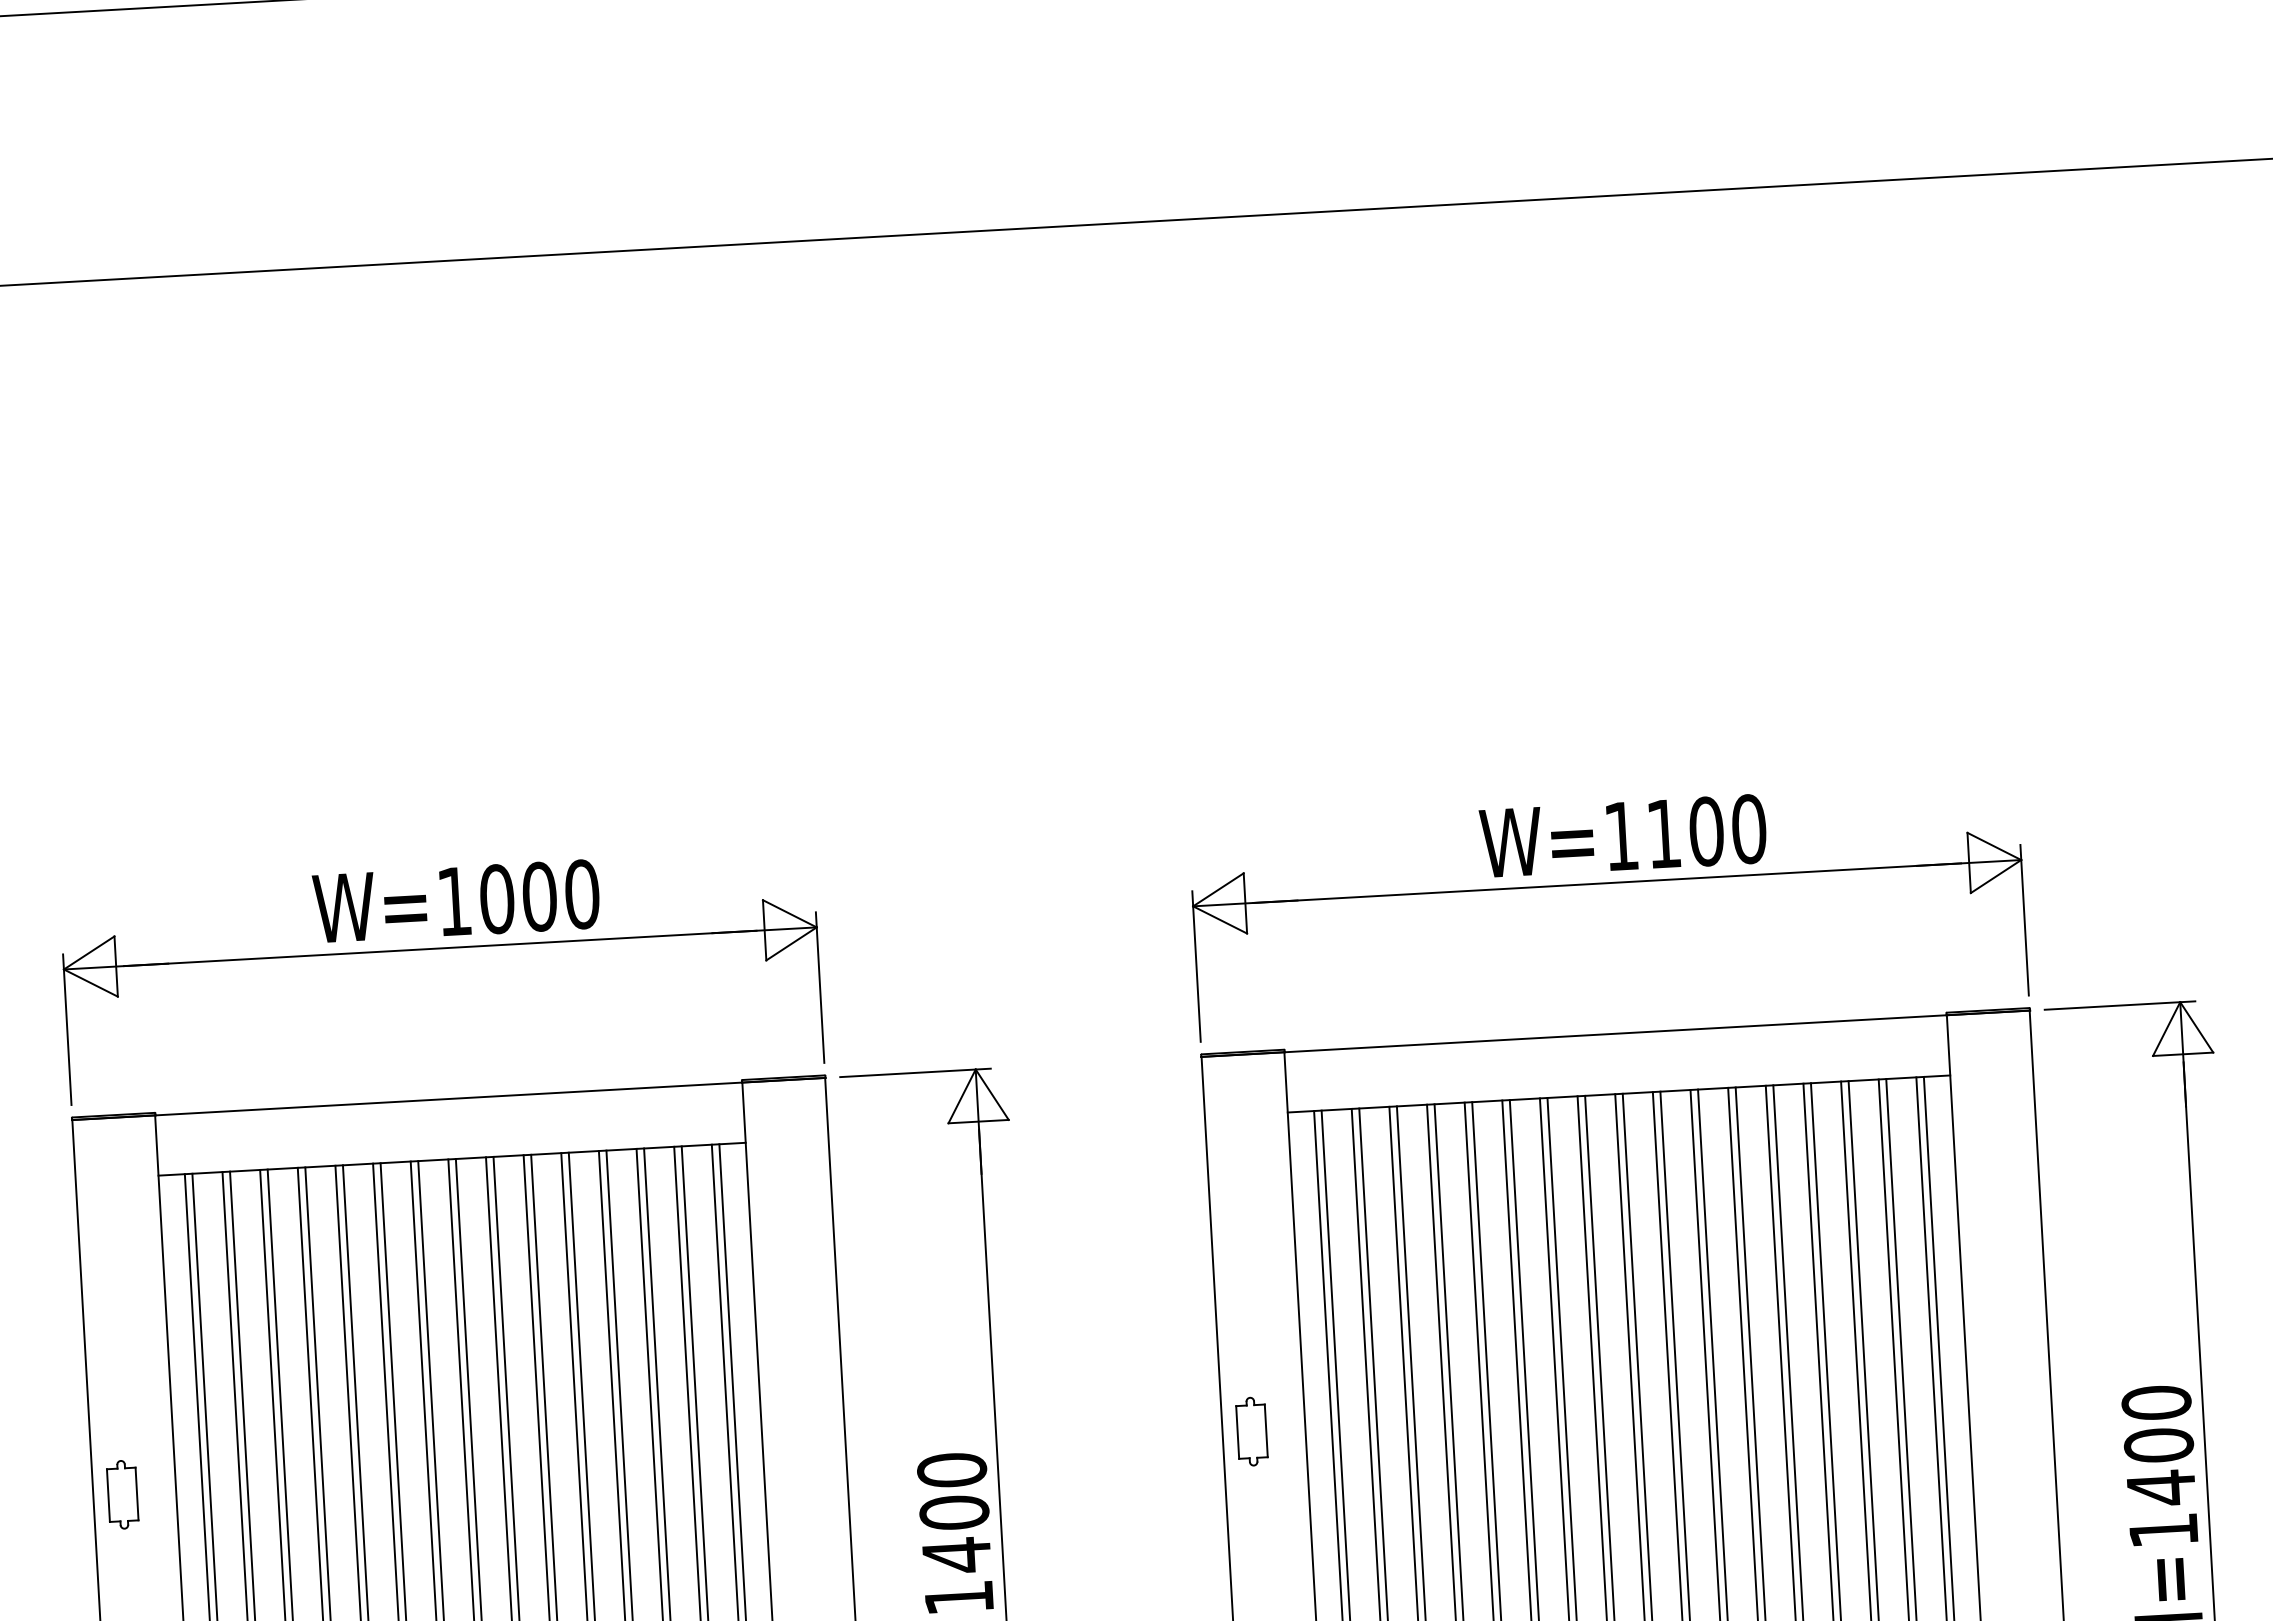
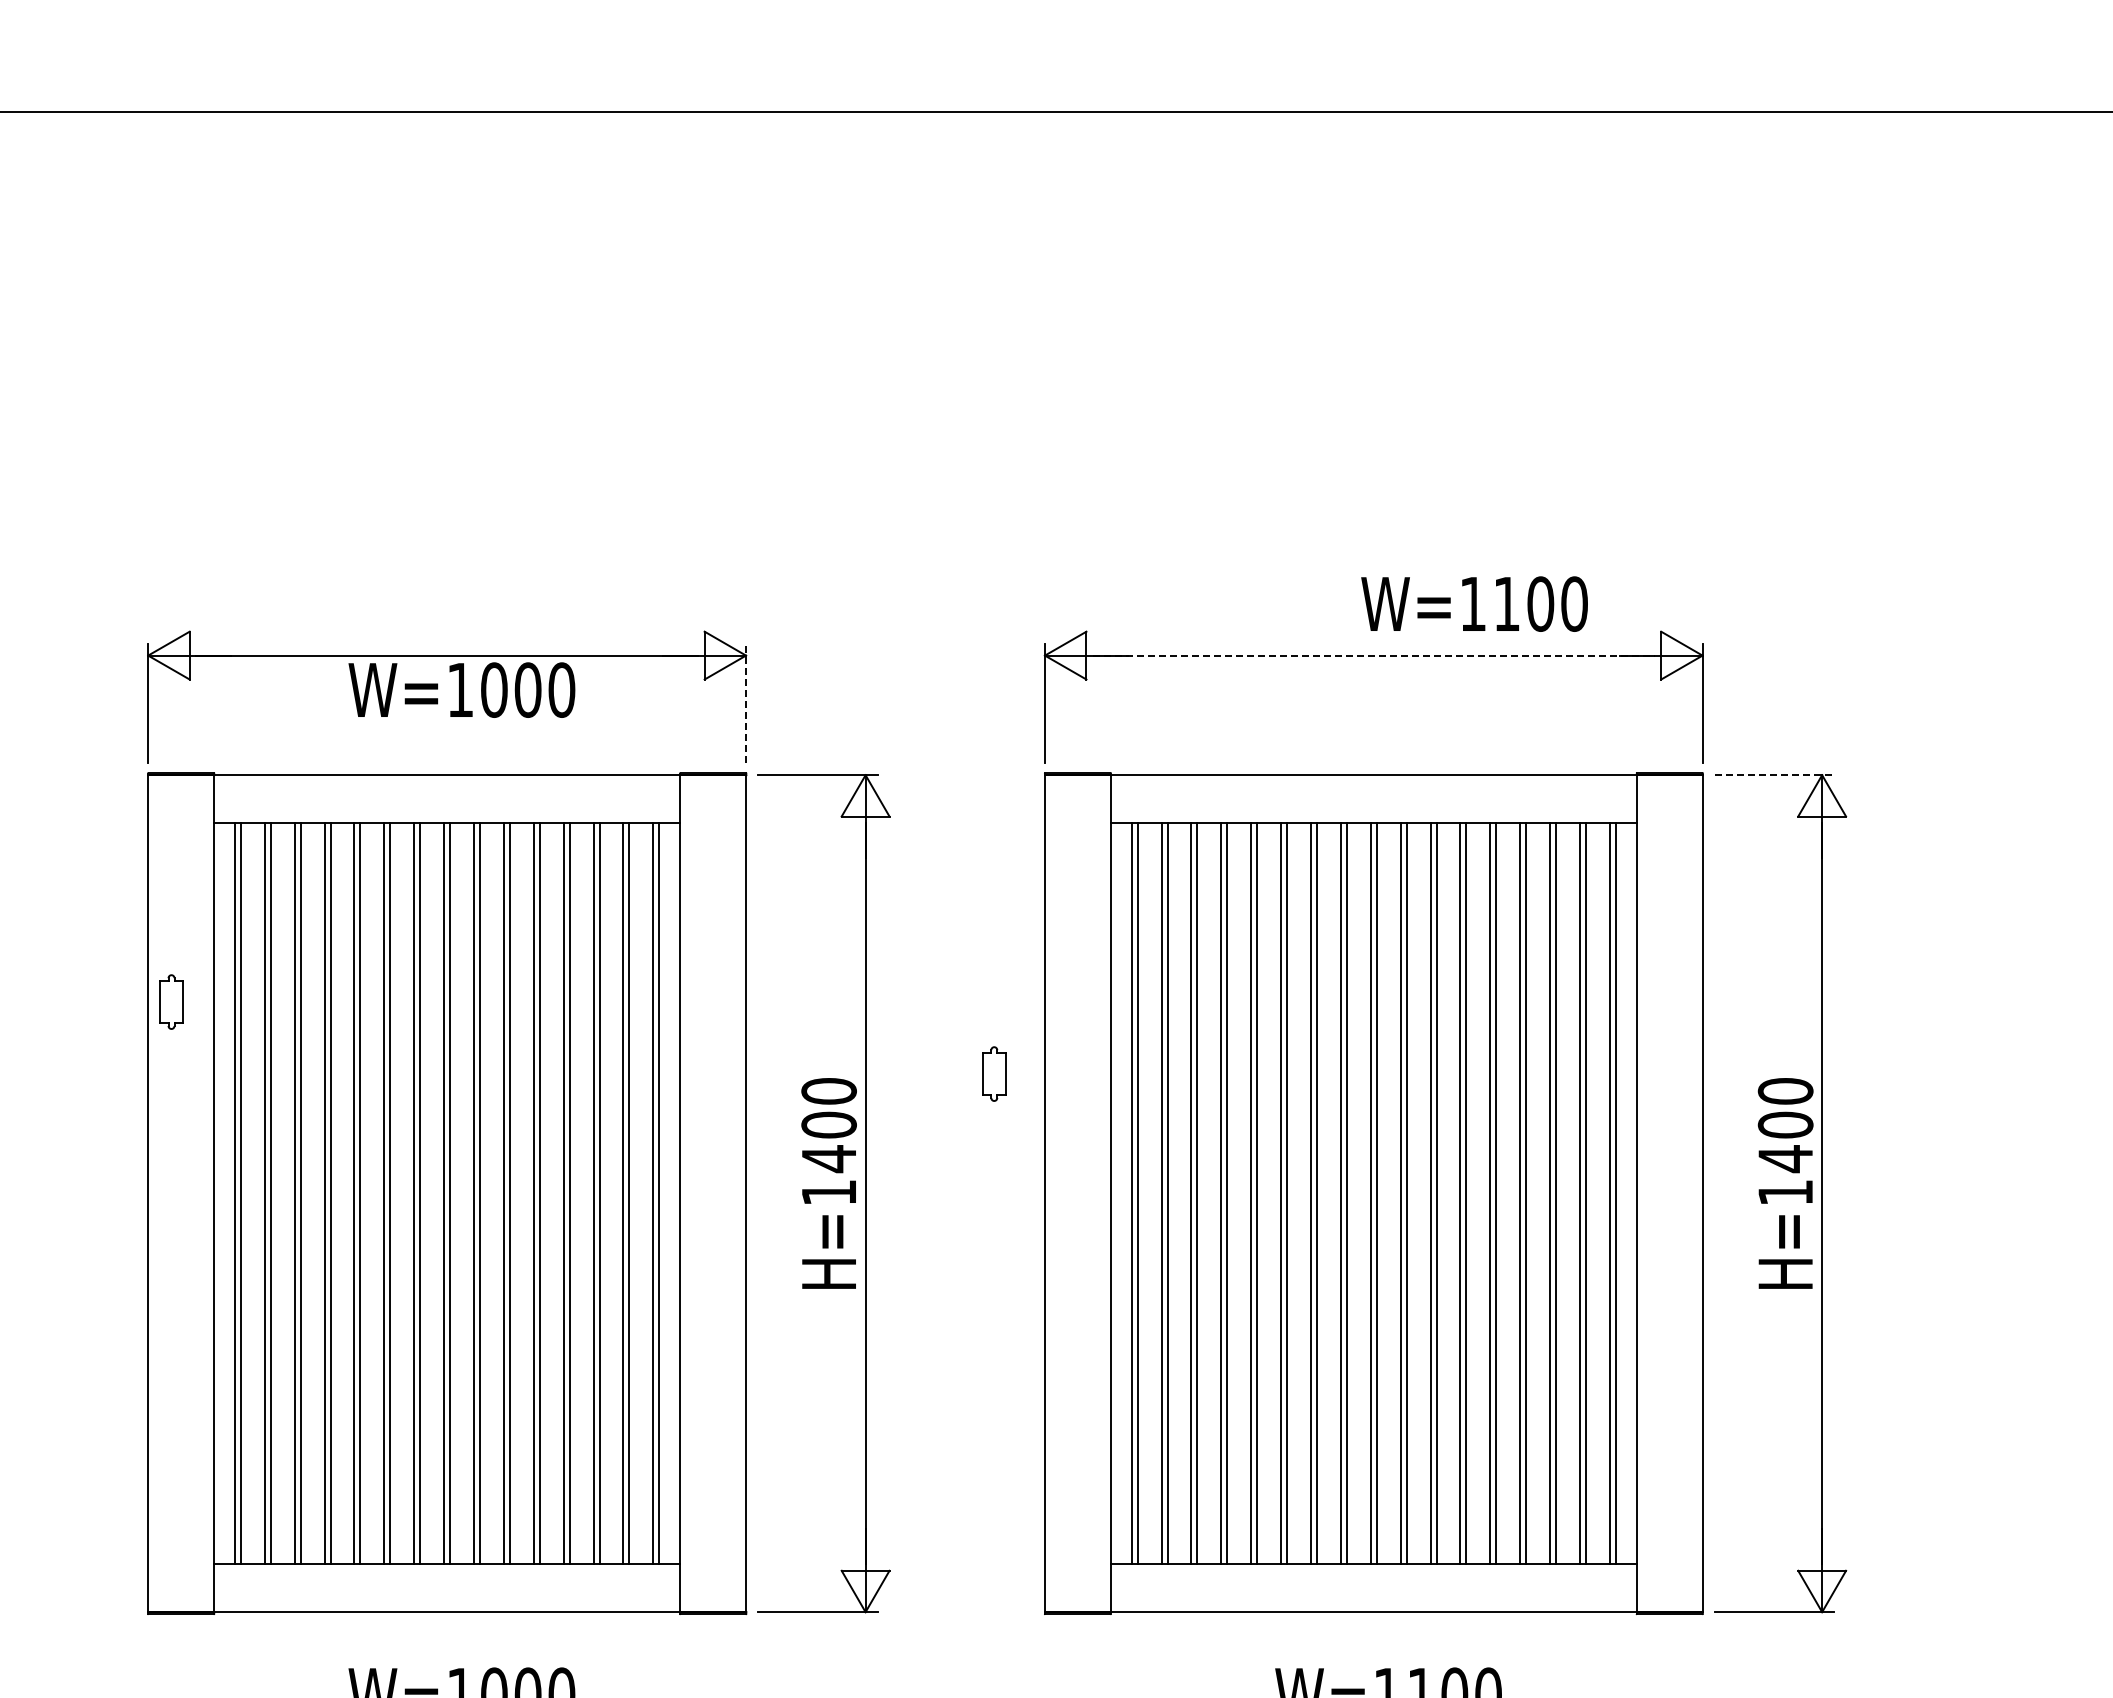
text: (1623, 835) -> (1474, 603), moved
line: (1606, 883) -> (1373, 655), solid -> dashed
text: (455, 900) -> (461, 689), moved
line: (820, 987) -> (746, 703), solid -> dashed
line: (2120, 1005) -> (1774, 775), solid -> dashed
part: (1252, 1430) -> (994, 1073), moved
part: (122, 1494) -> (171, 1001), moved

